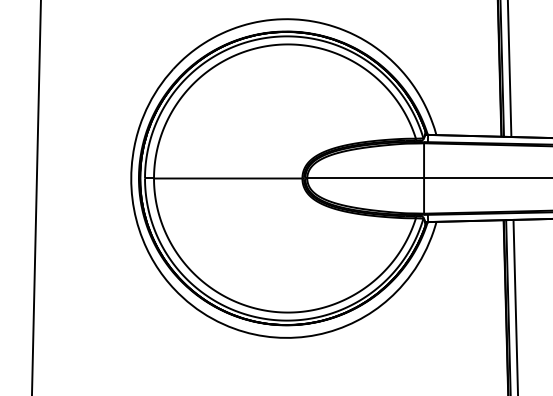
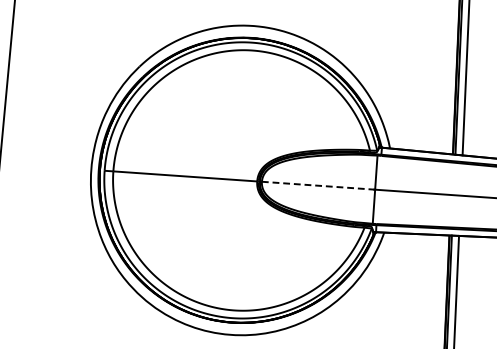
line: (365, 178) -> (318, 185), solid -> dashed

